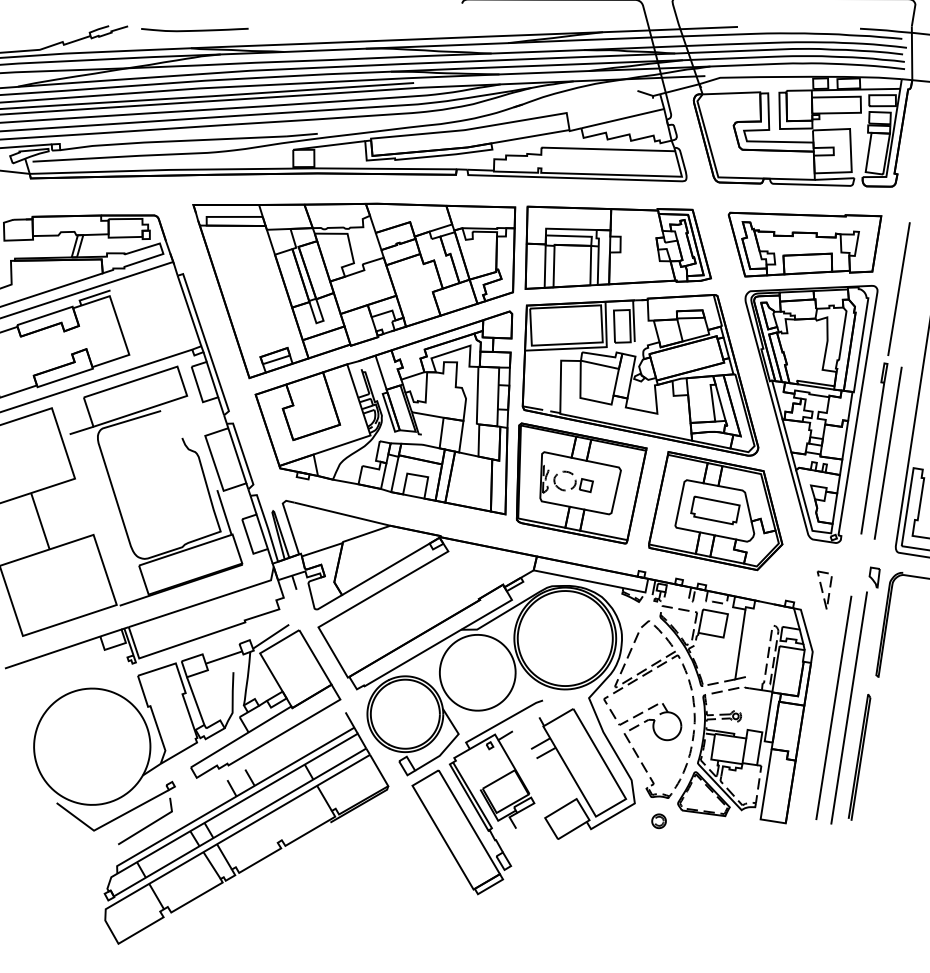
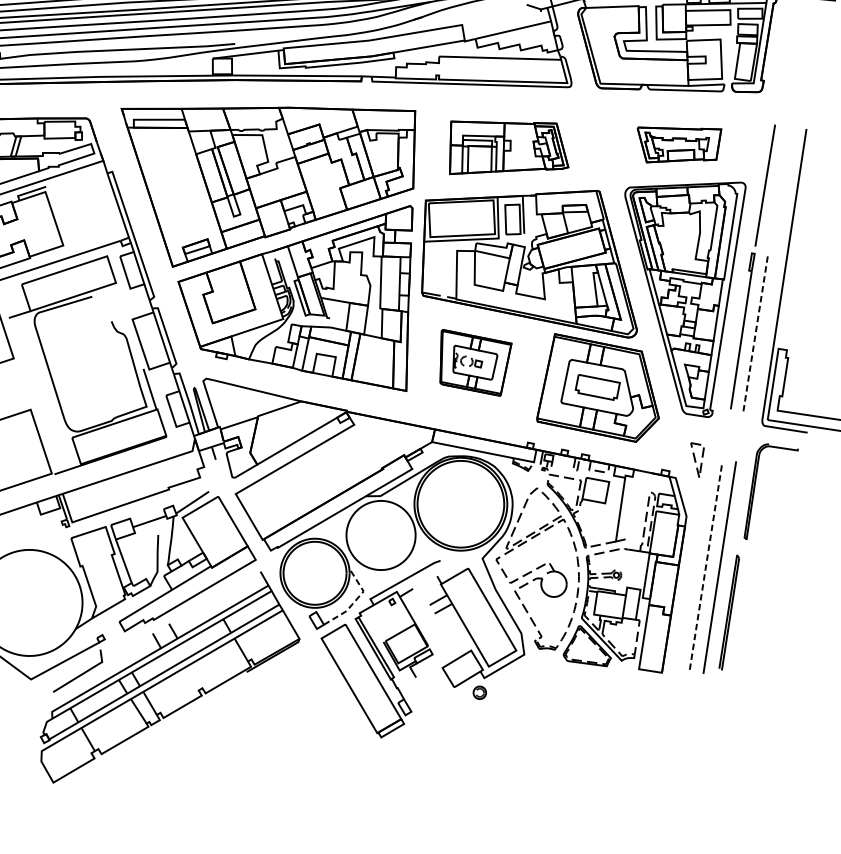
part: (804, 244) -> (679, 144), size x0.6
part: (617, 247) -> (508, 147), size x0.7
line: (888, 453) -> (755, 335), solid -> dashed
part: (581, 483) -> (475, 362), size x0.6
part: (874, 577) -> (742, 448), removed
line: (833, 707) -> (705, 567), solid -> dashed
line: (449, 744) -> (355, 600), solid -> dashed
part: (658, 821) -> (479, 693), moved

